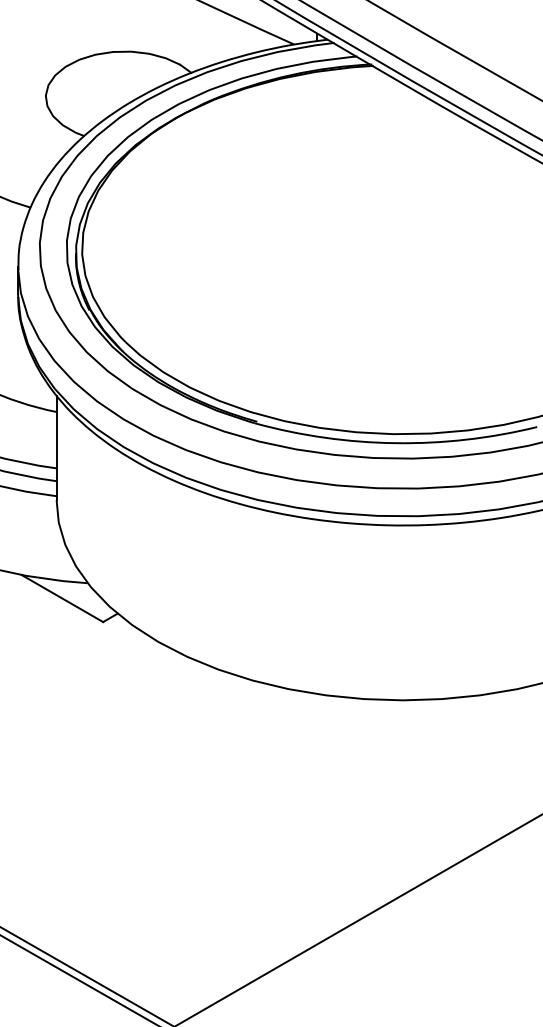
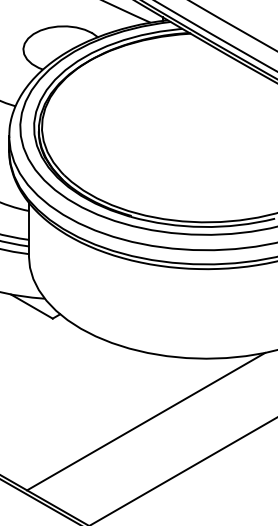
line: (286, 822) -> (146, 421), added

